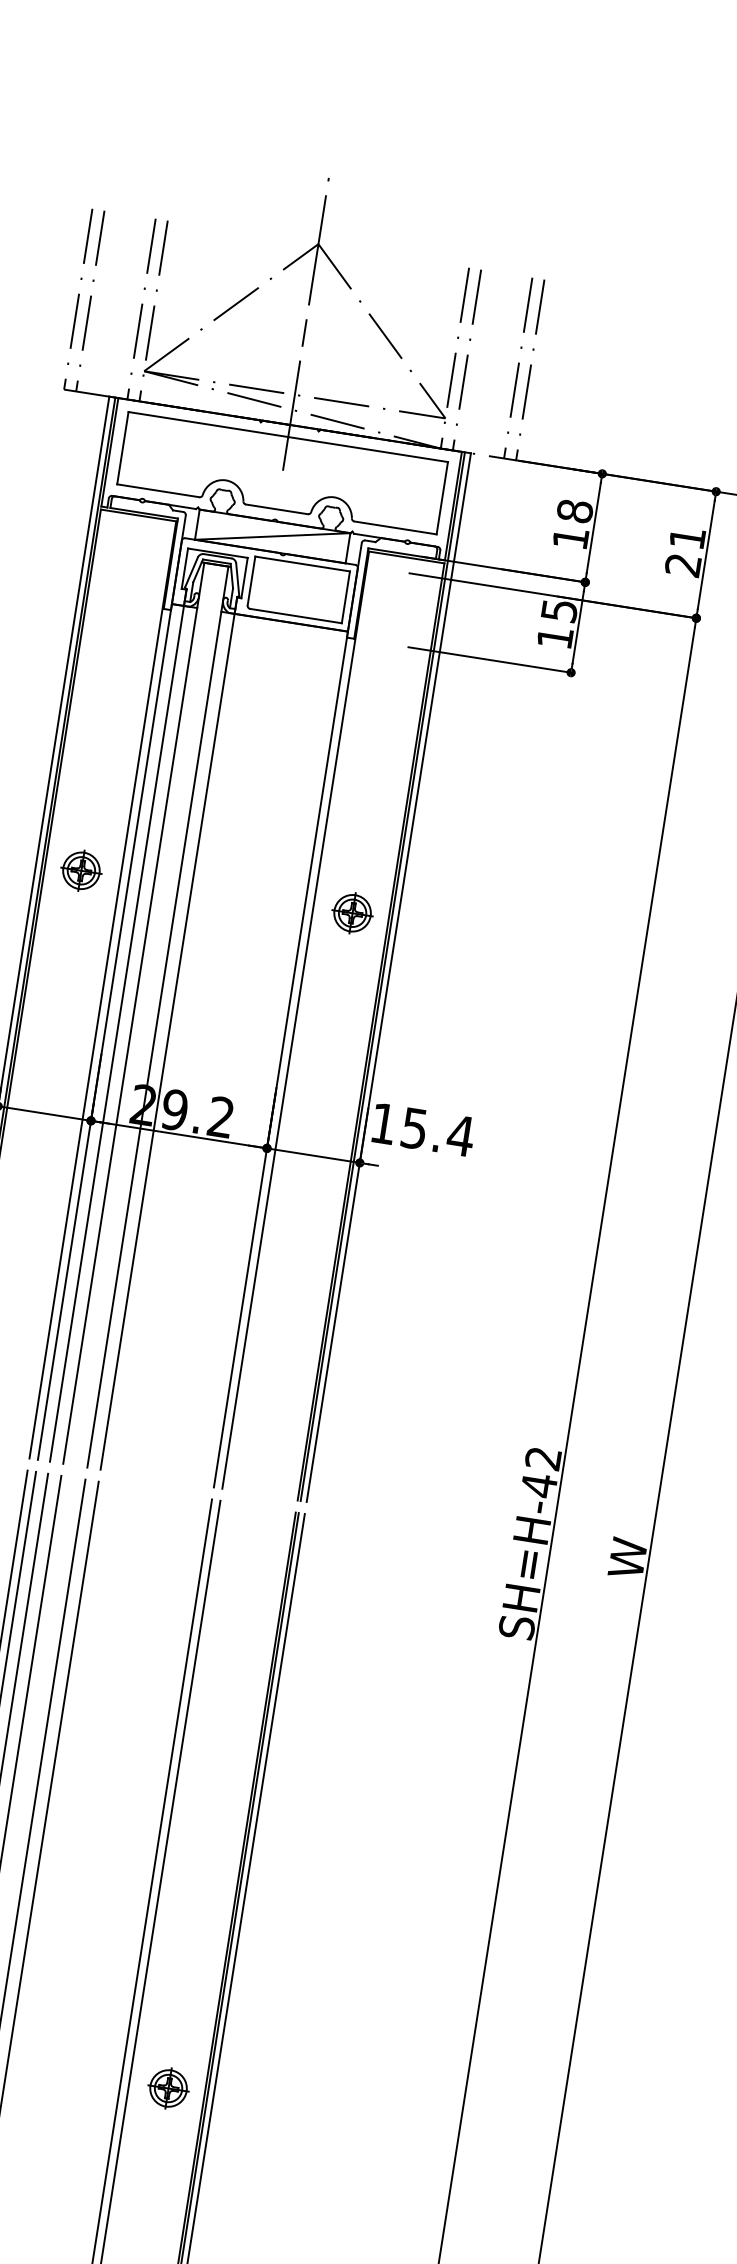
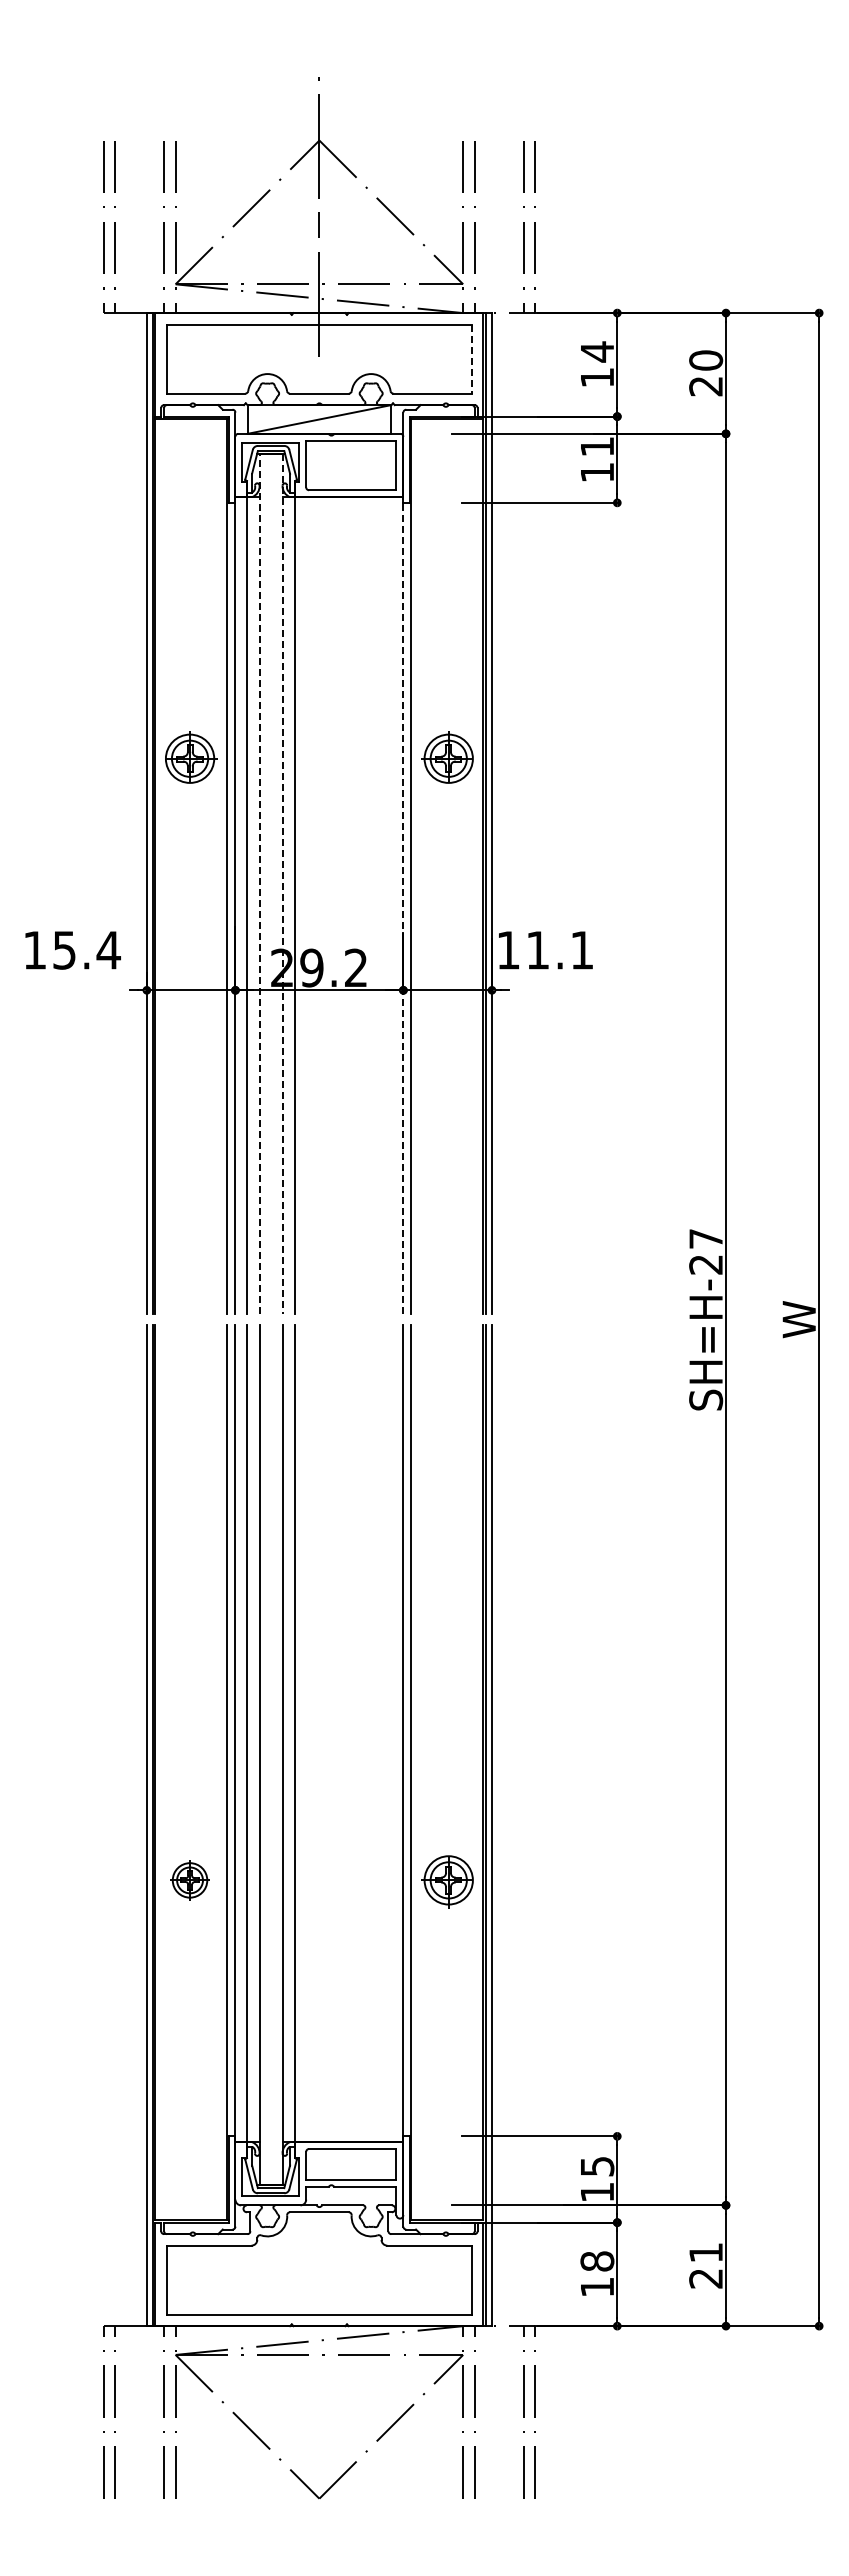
line: (441, 498) -> (471, 359), solid -> dashed
text: (575, 510) -> (597, 351), 18 -> 14
text: (687, 538) -> (706, 360), 21 -> 20
text: (559, 610) -> (597, 446), 15 -> 11
part: (80, 870) -> (189, 758), size x1.4
part: (352, 912) -> (448, 758), size x1.4
line: (133, 1012) -> (259, 883), solid -> dashed
line: (157, 1016) -> (282, 883), solid -> dashed
line: (281, 1059) -> (403, 905), solid -> dashed
text: (438, 1132) -> (560, 950), 15.4 -> 11.1
text: (540, 1472) -> (705, 1252), SH=H-42 -> SH=H-27
part: (168, 2088) -> (448, 1880), size x1.4

